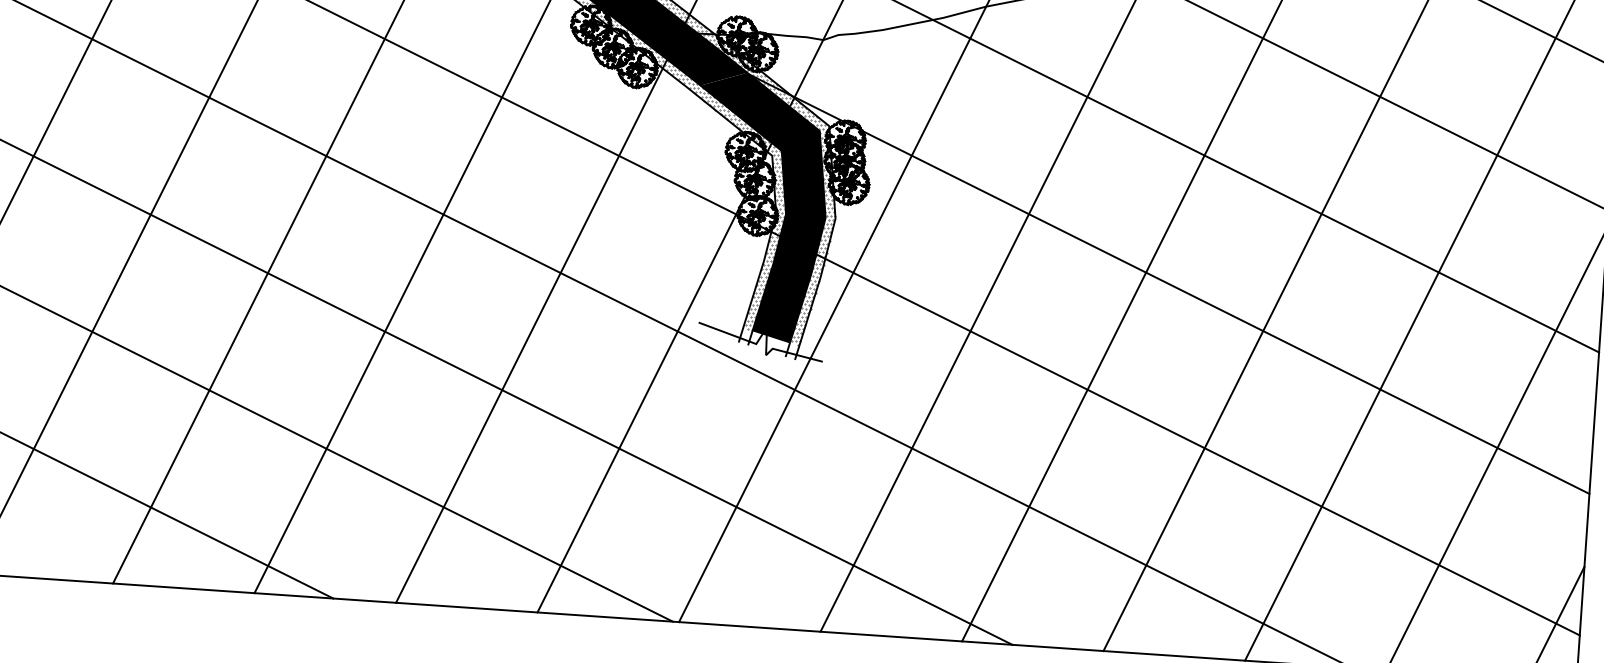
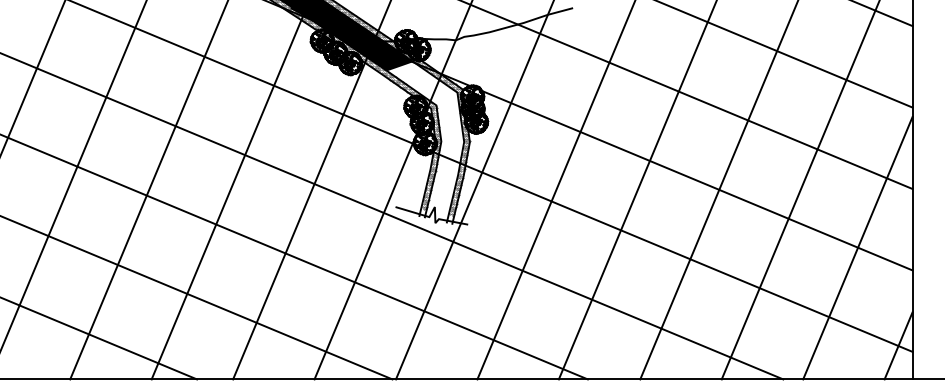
fill: (758, 207) -> (425, 138), removed

